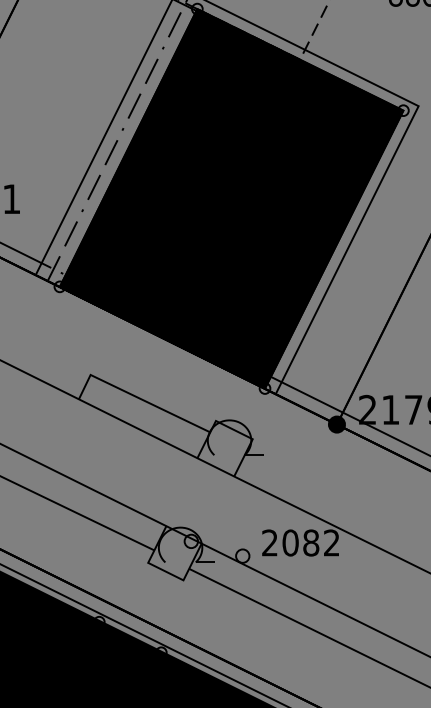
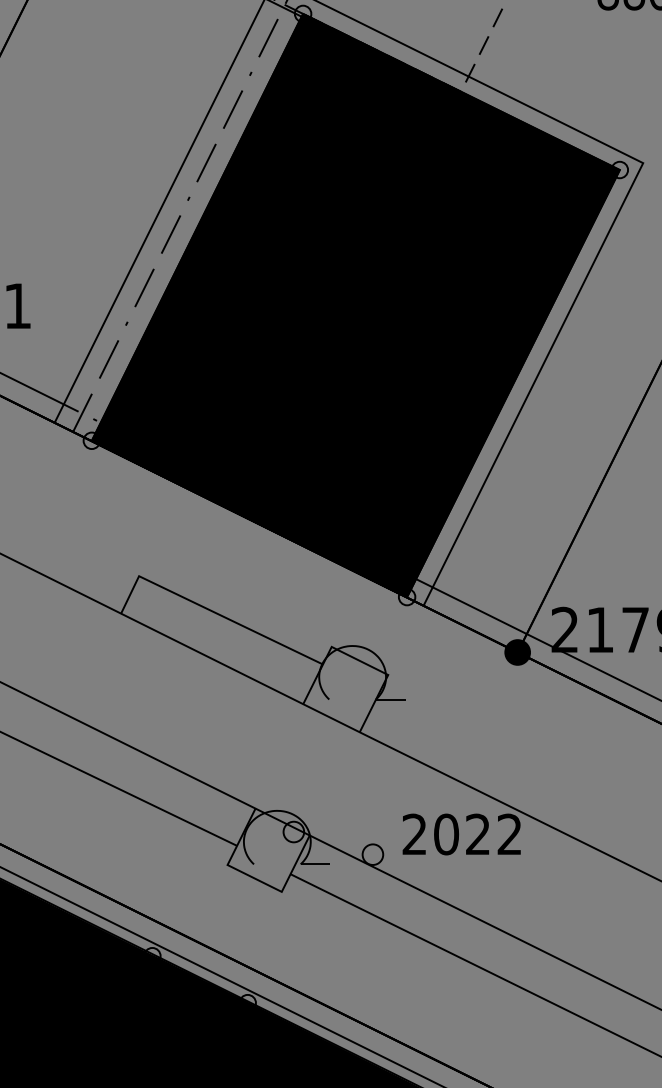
text: (311, 542) -> (478, 833), 2082 -> 2022

